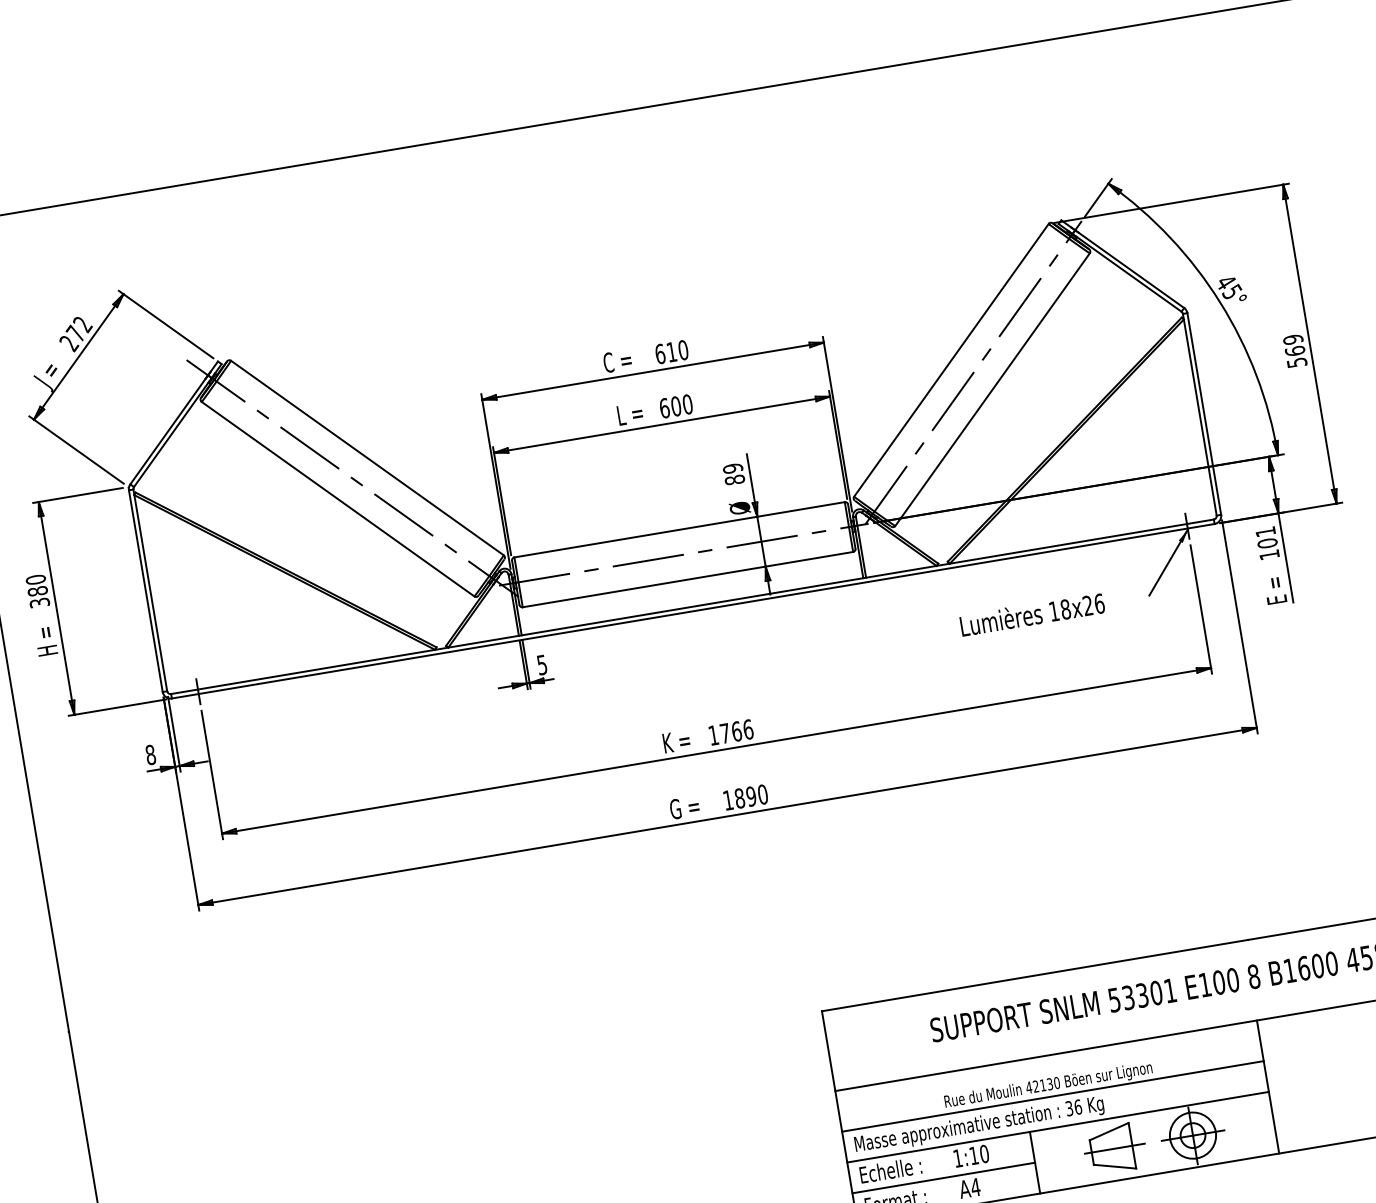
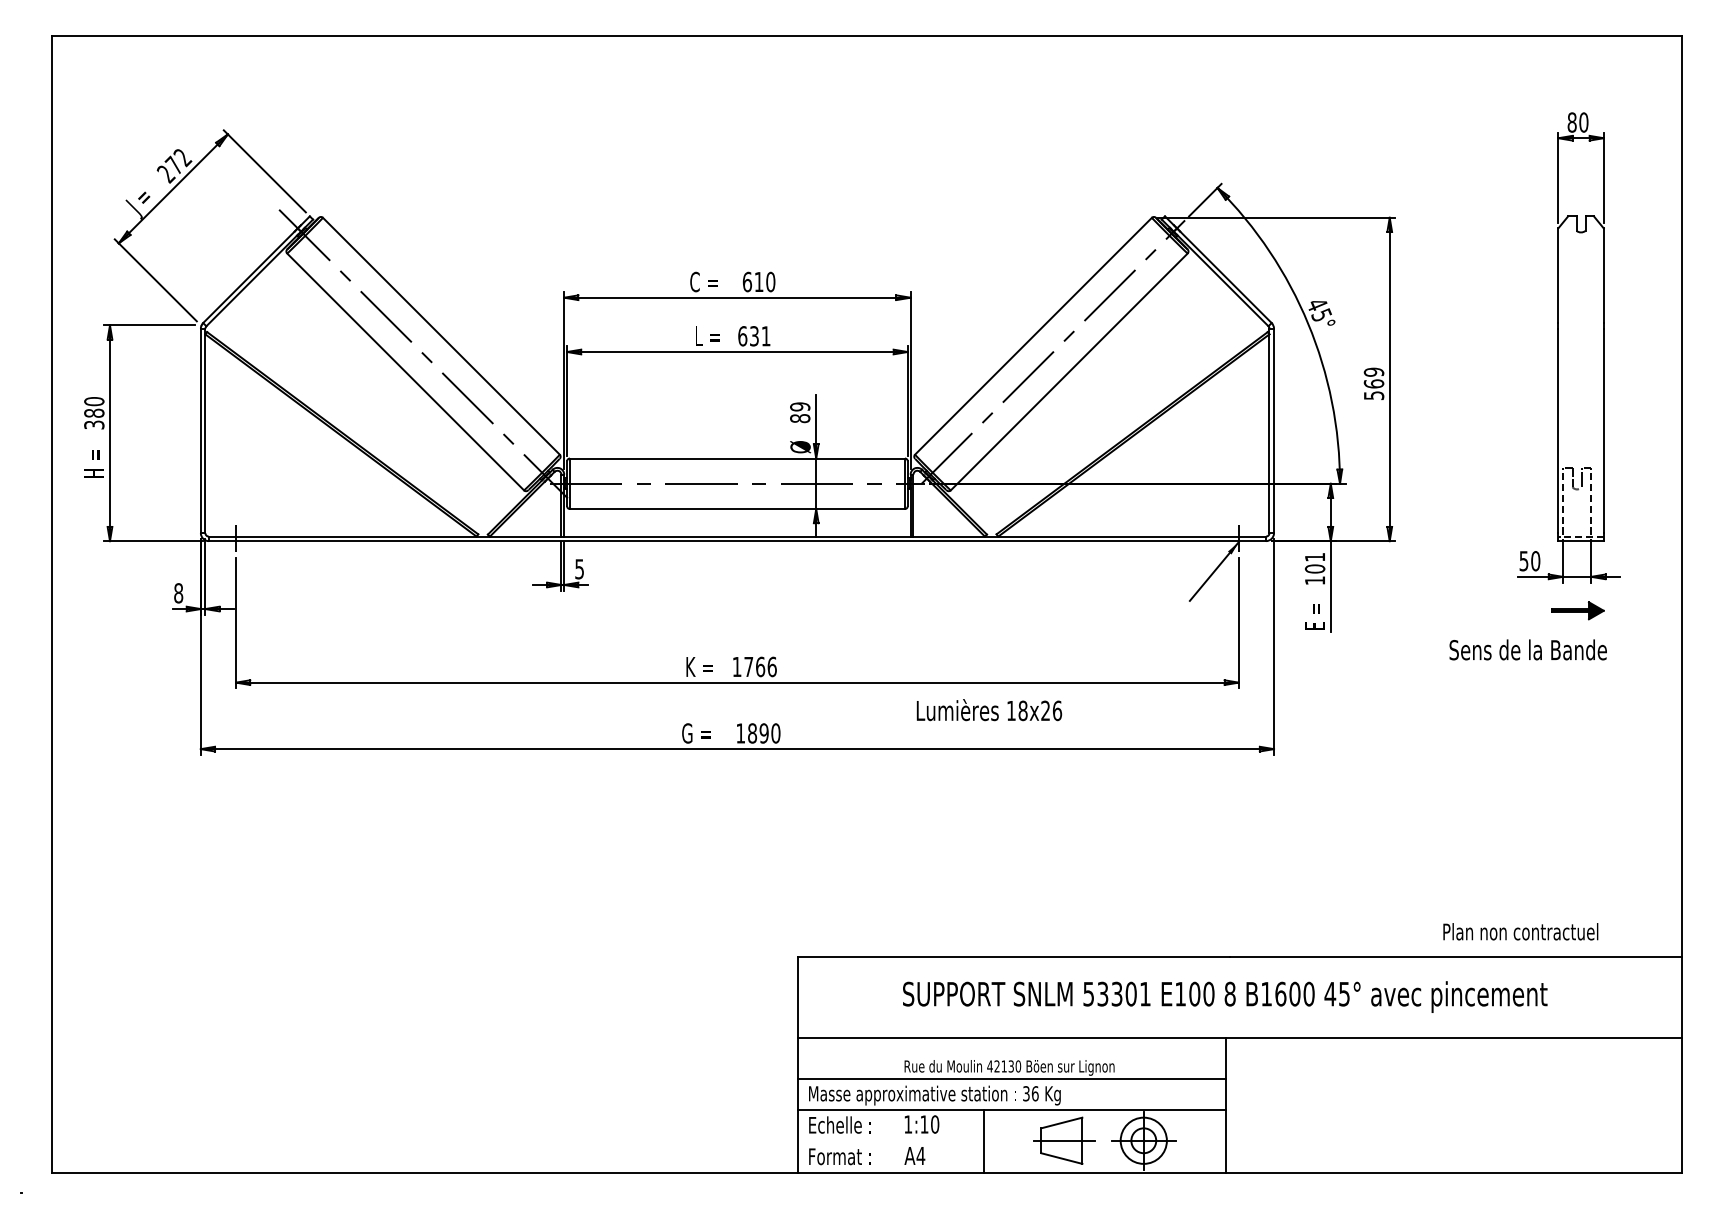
text: (681, 405) -> (759, 336), 600 -> 631
text: (1032, 614) -> (989, 710), moved
line: (943, 1178) -> (890, 1141), removed

